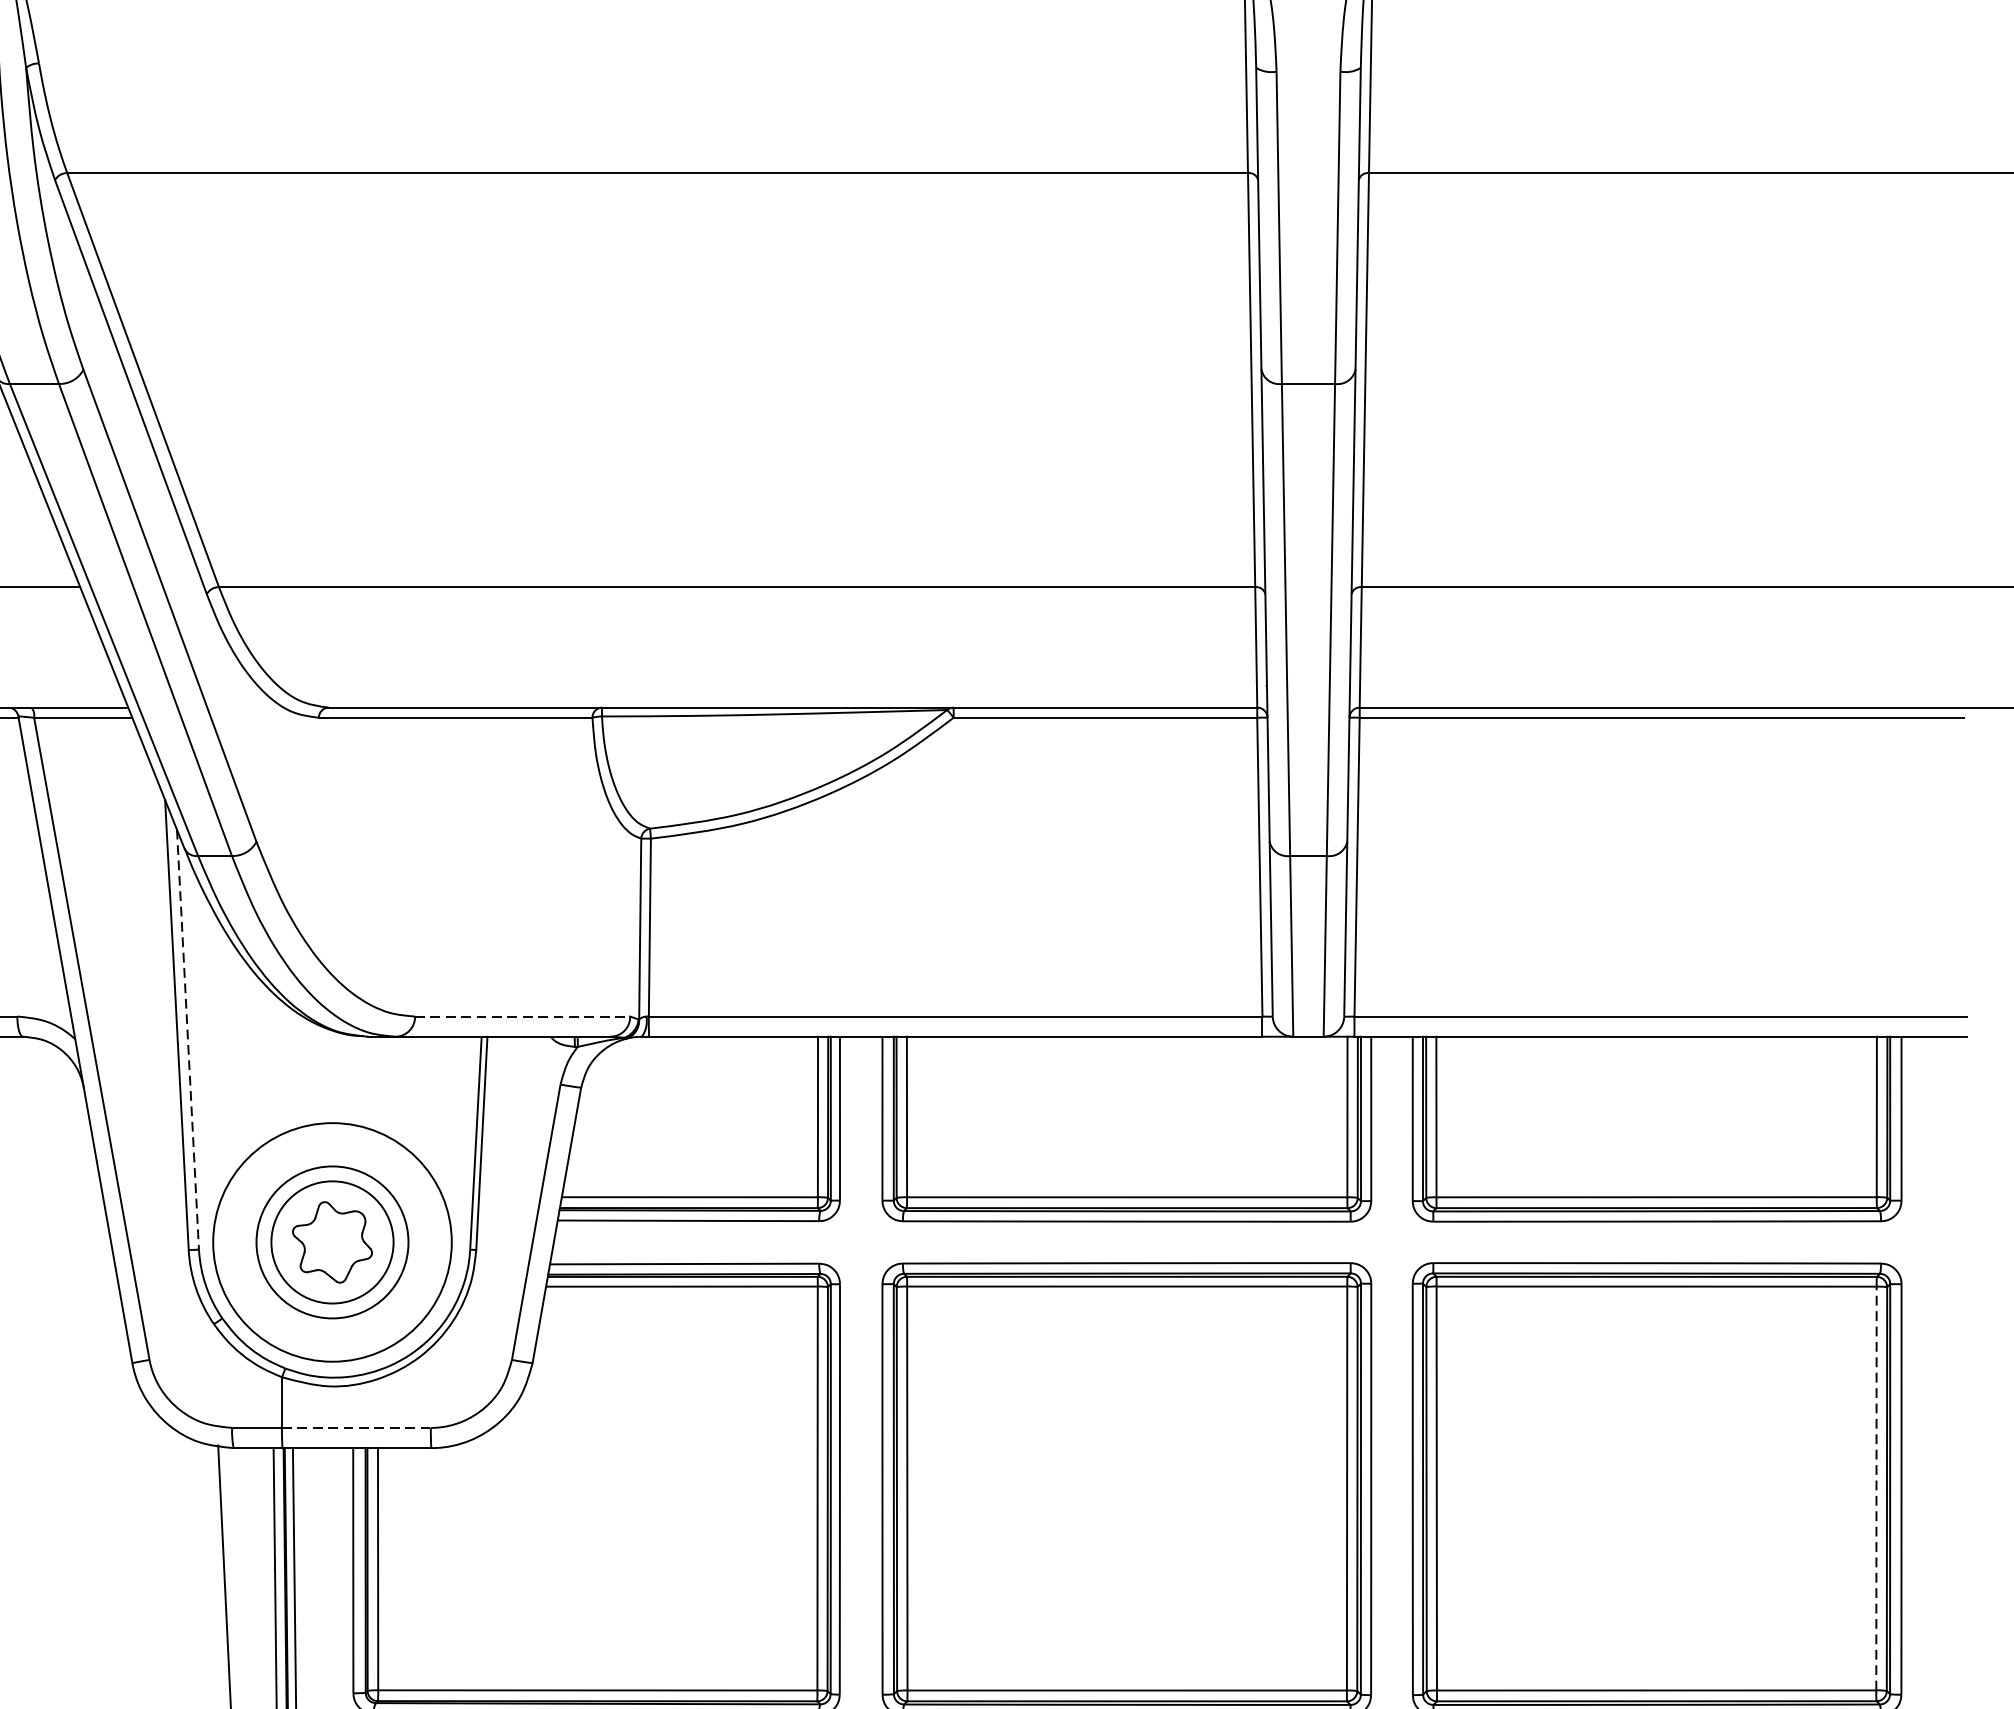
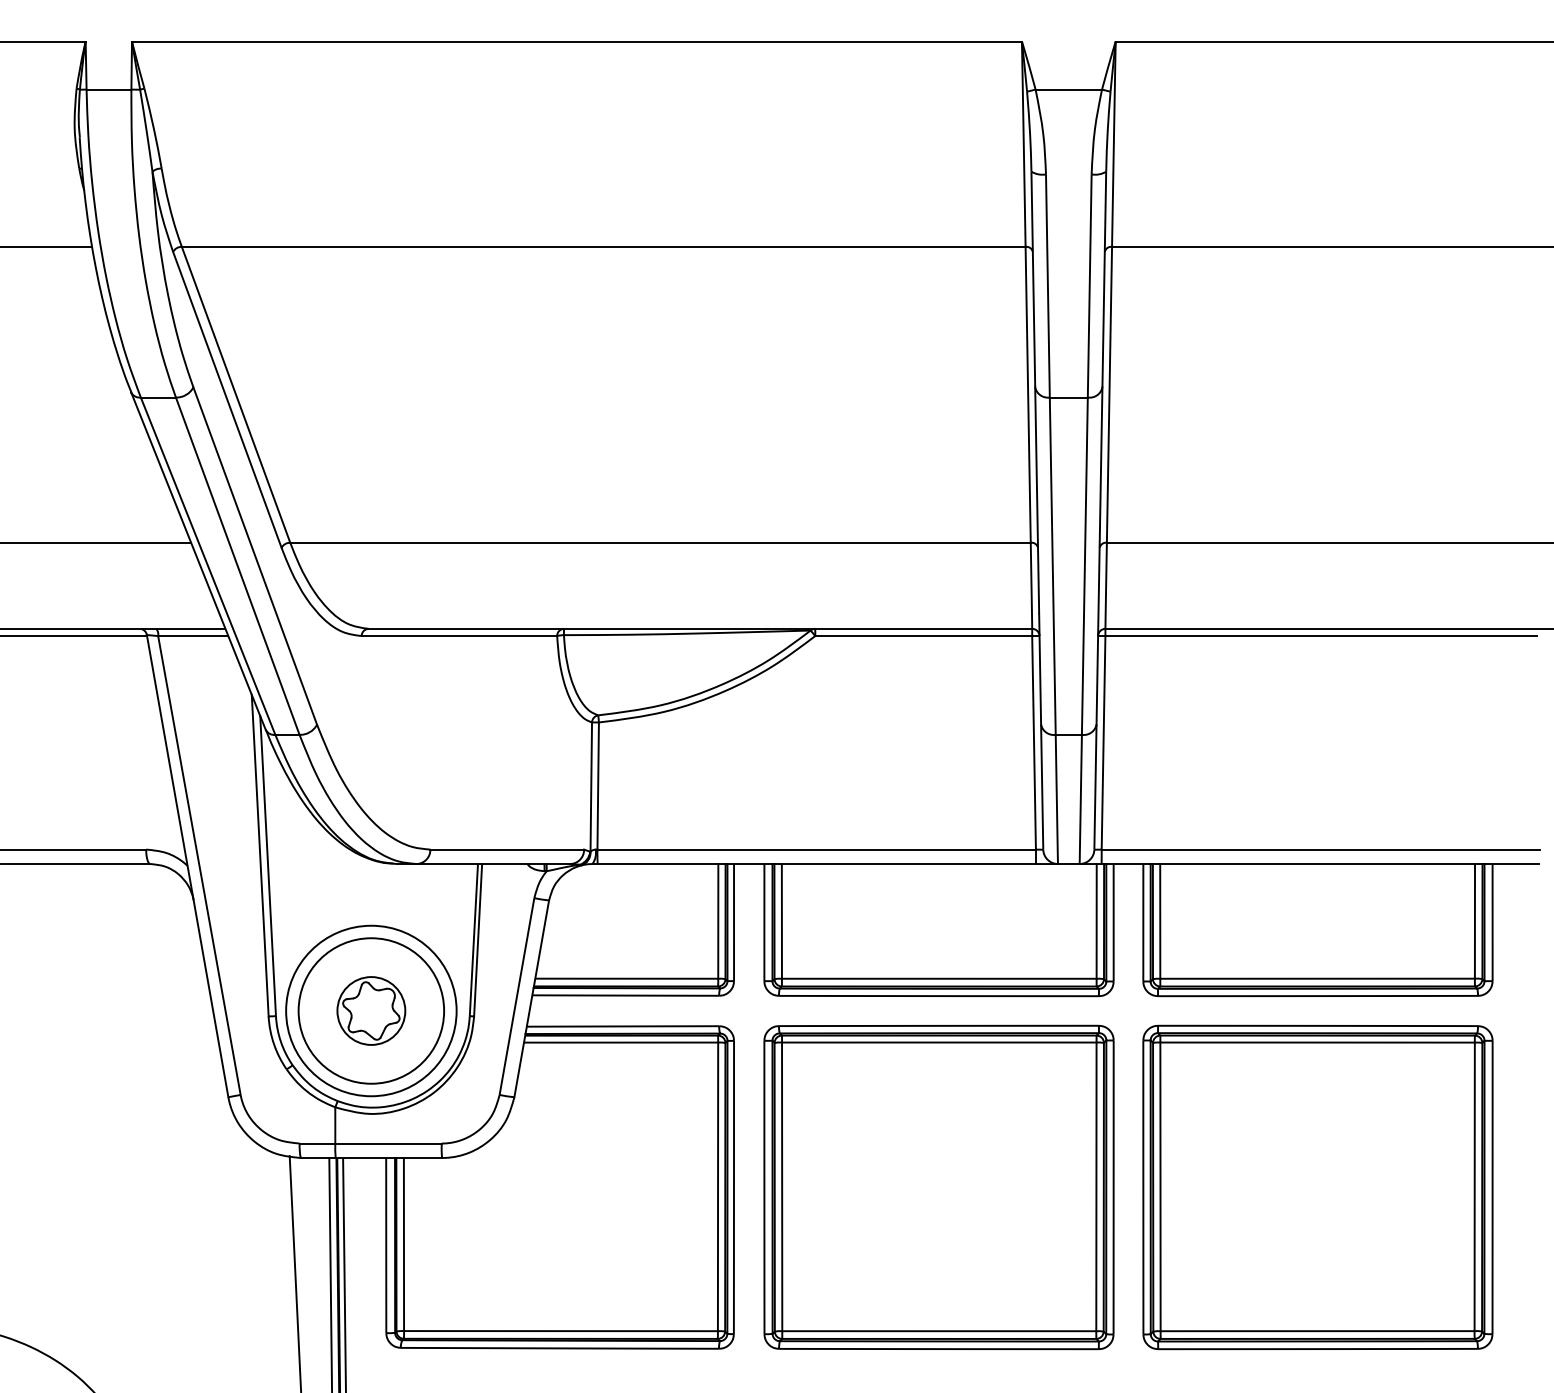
line: (522, 1016) -> (507, 849), dashed -> solid
line: (188, 1040) -> (268, 866), dashed -> solid
circle: (332, 1241) -> (371, 1010), size x0.62
circle: (332, 1241) -> (371, 1010), size x1.67
line: (357, 1427) -> (389, 1143), dashed -> solid
line: (1876, 1488) -> (1474, 1186), dashed -> solid

